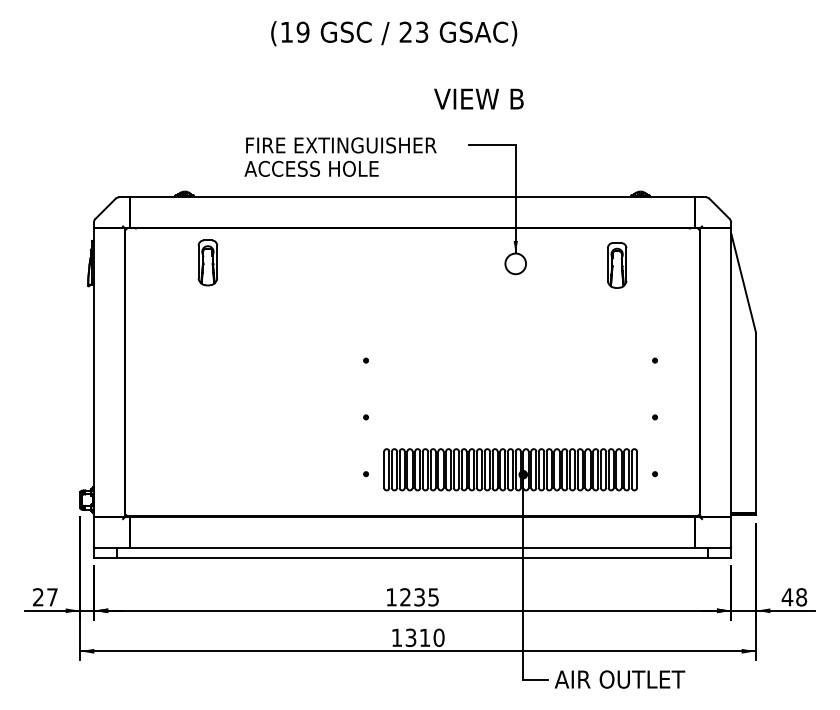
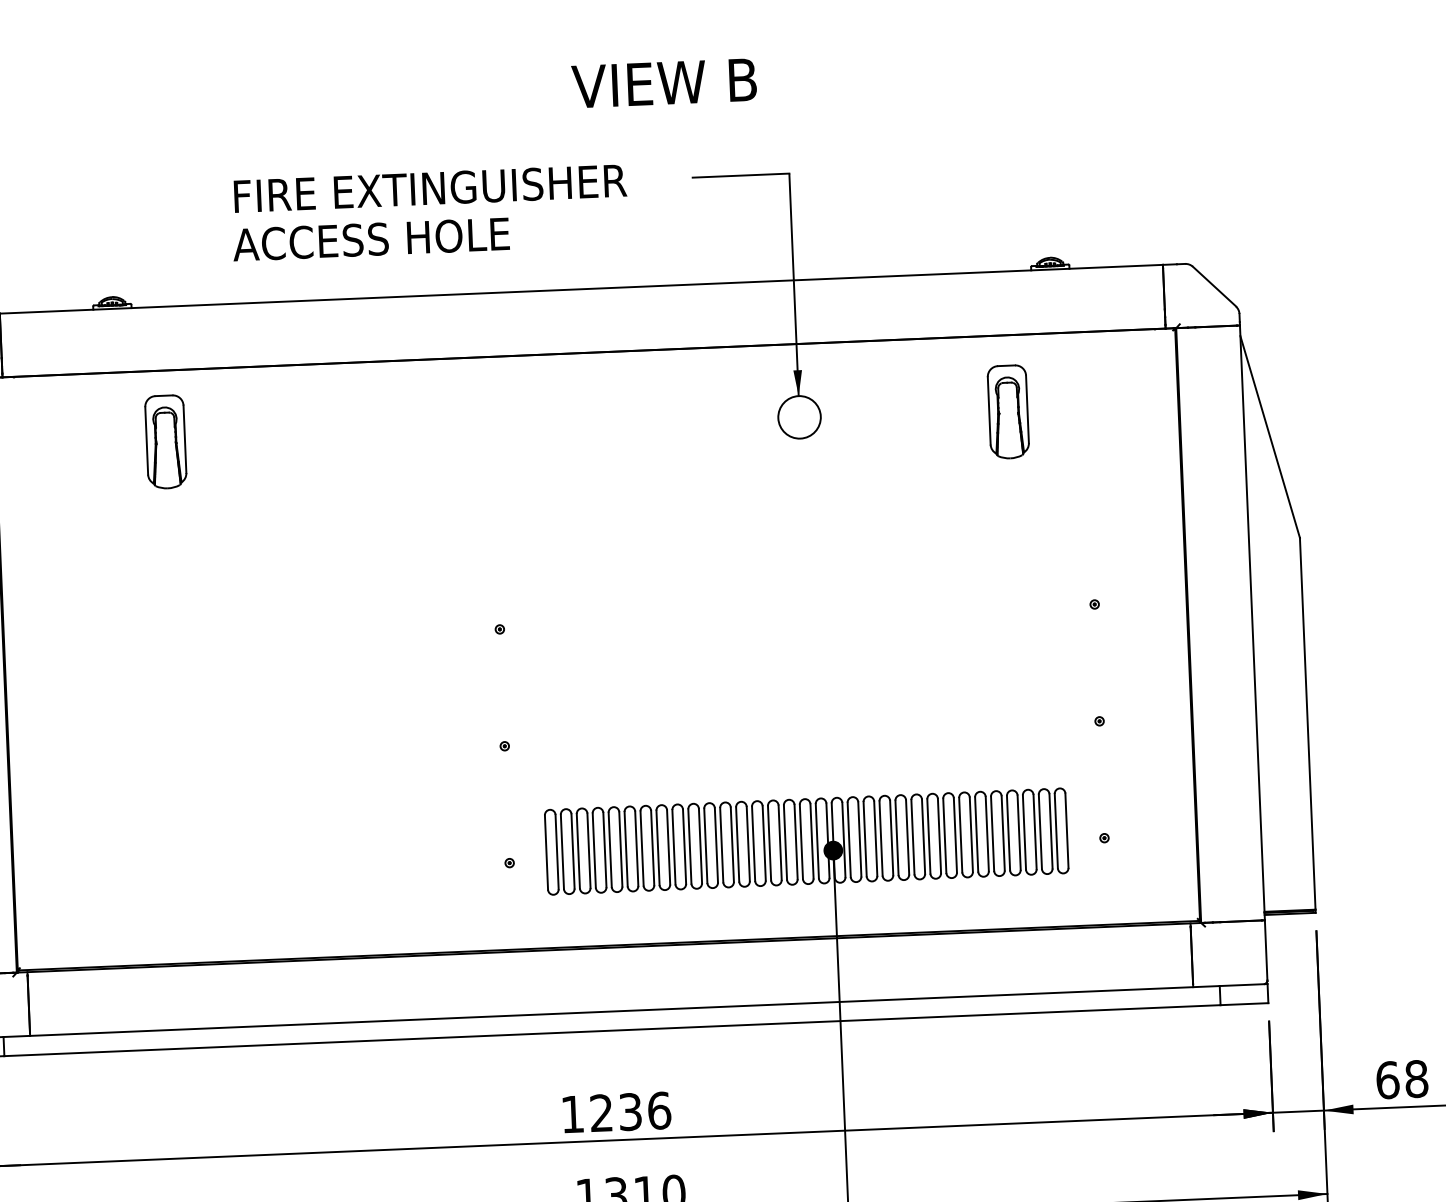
text: (478, 98) -> (663, 82), moved
text: (433, 597) -> (659, 1111), 1235 -> 1236
text: (787, 597) -> (1387, 1080), 48 -> 68

